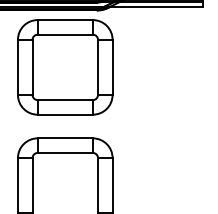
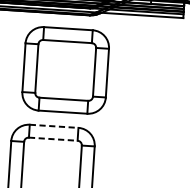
part: (65, 67) -> (65, 70), moved
line: (65, 138) -> (54, 126), solid -> dashed
line: (65, 152) -> (53, 138), solid -> dashed

